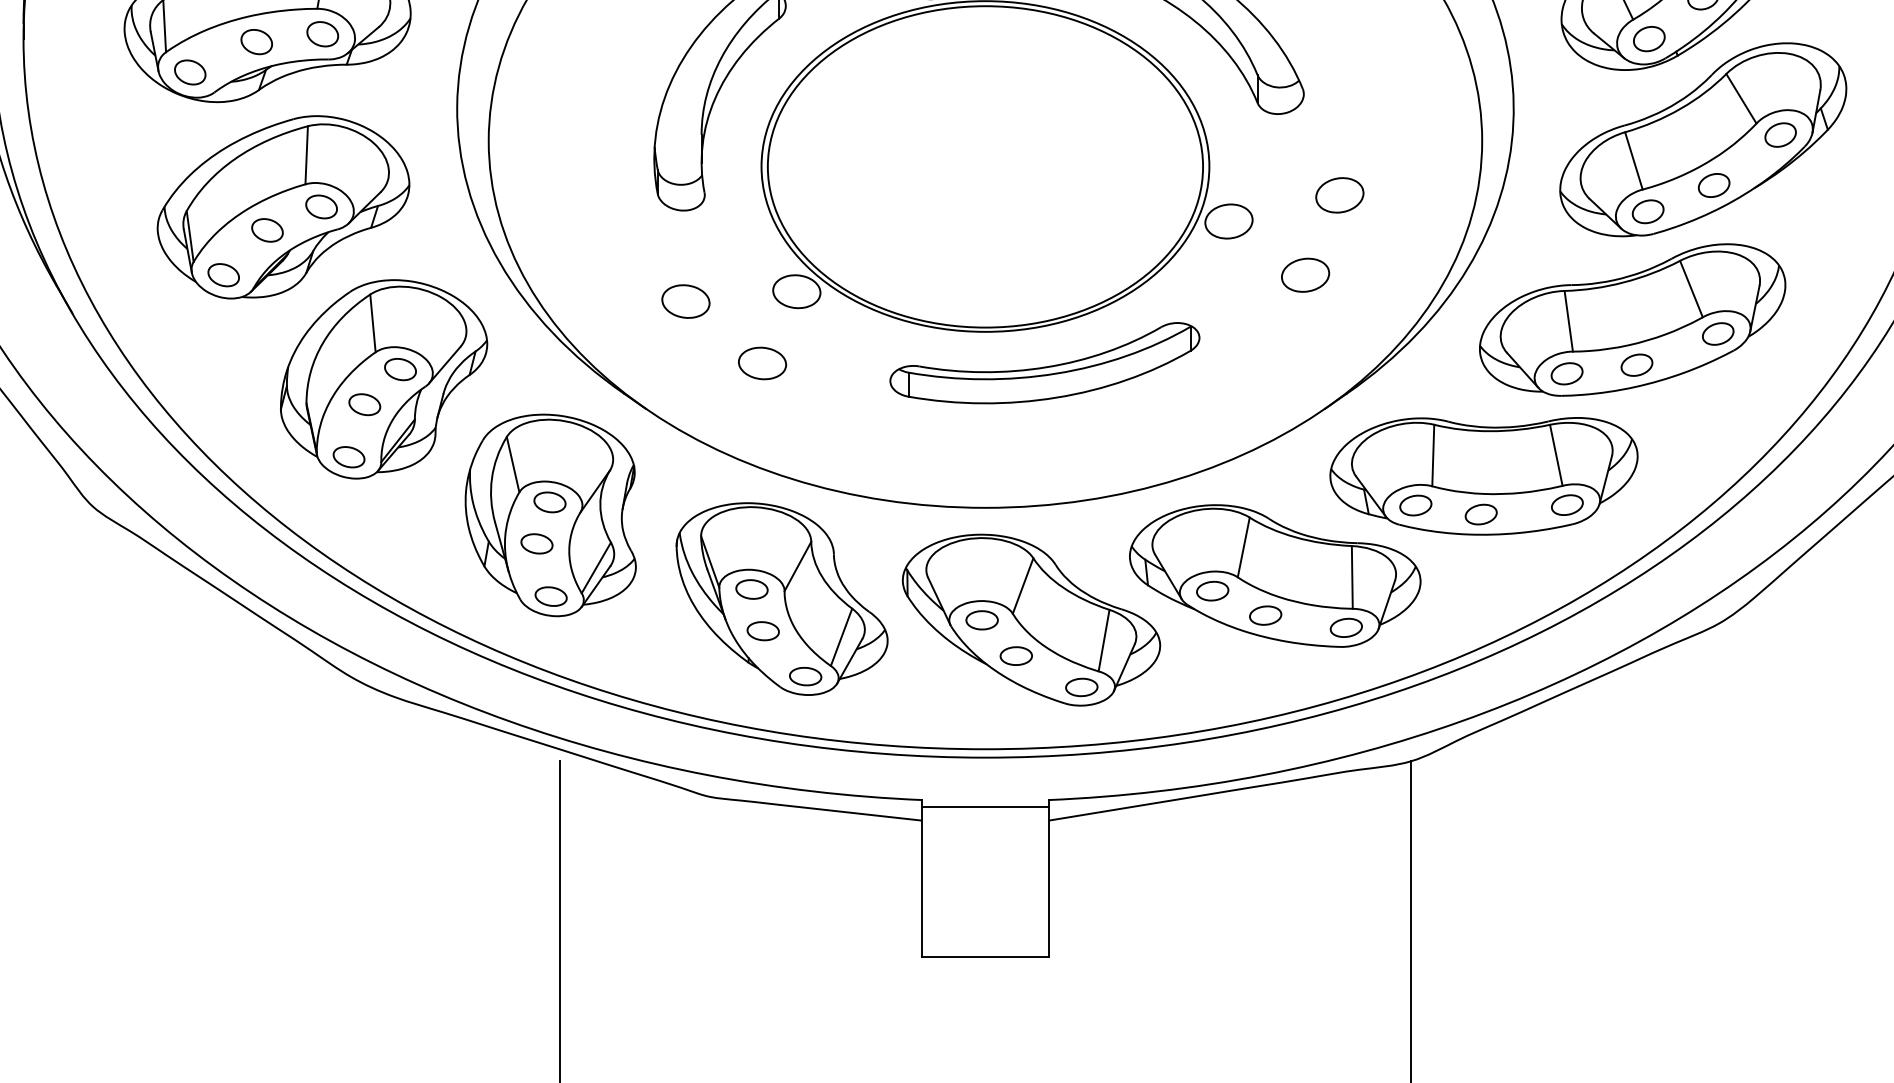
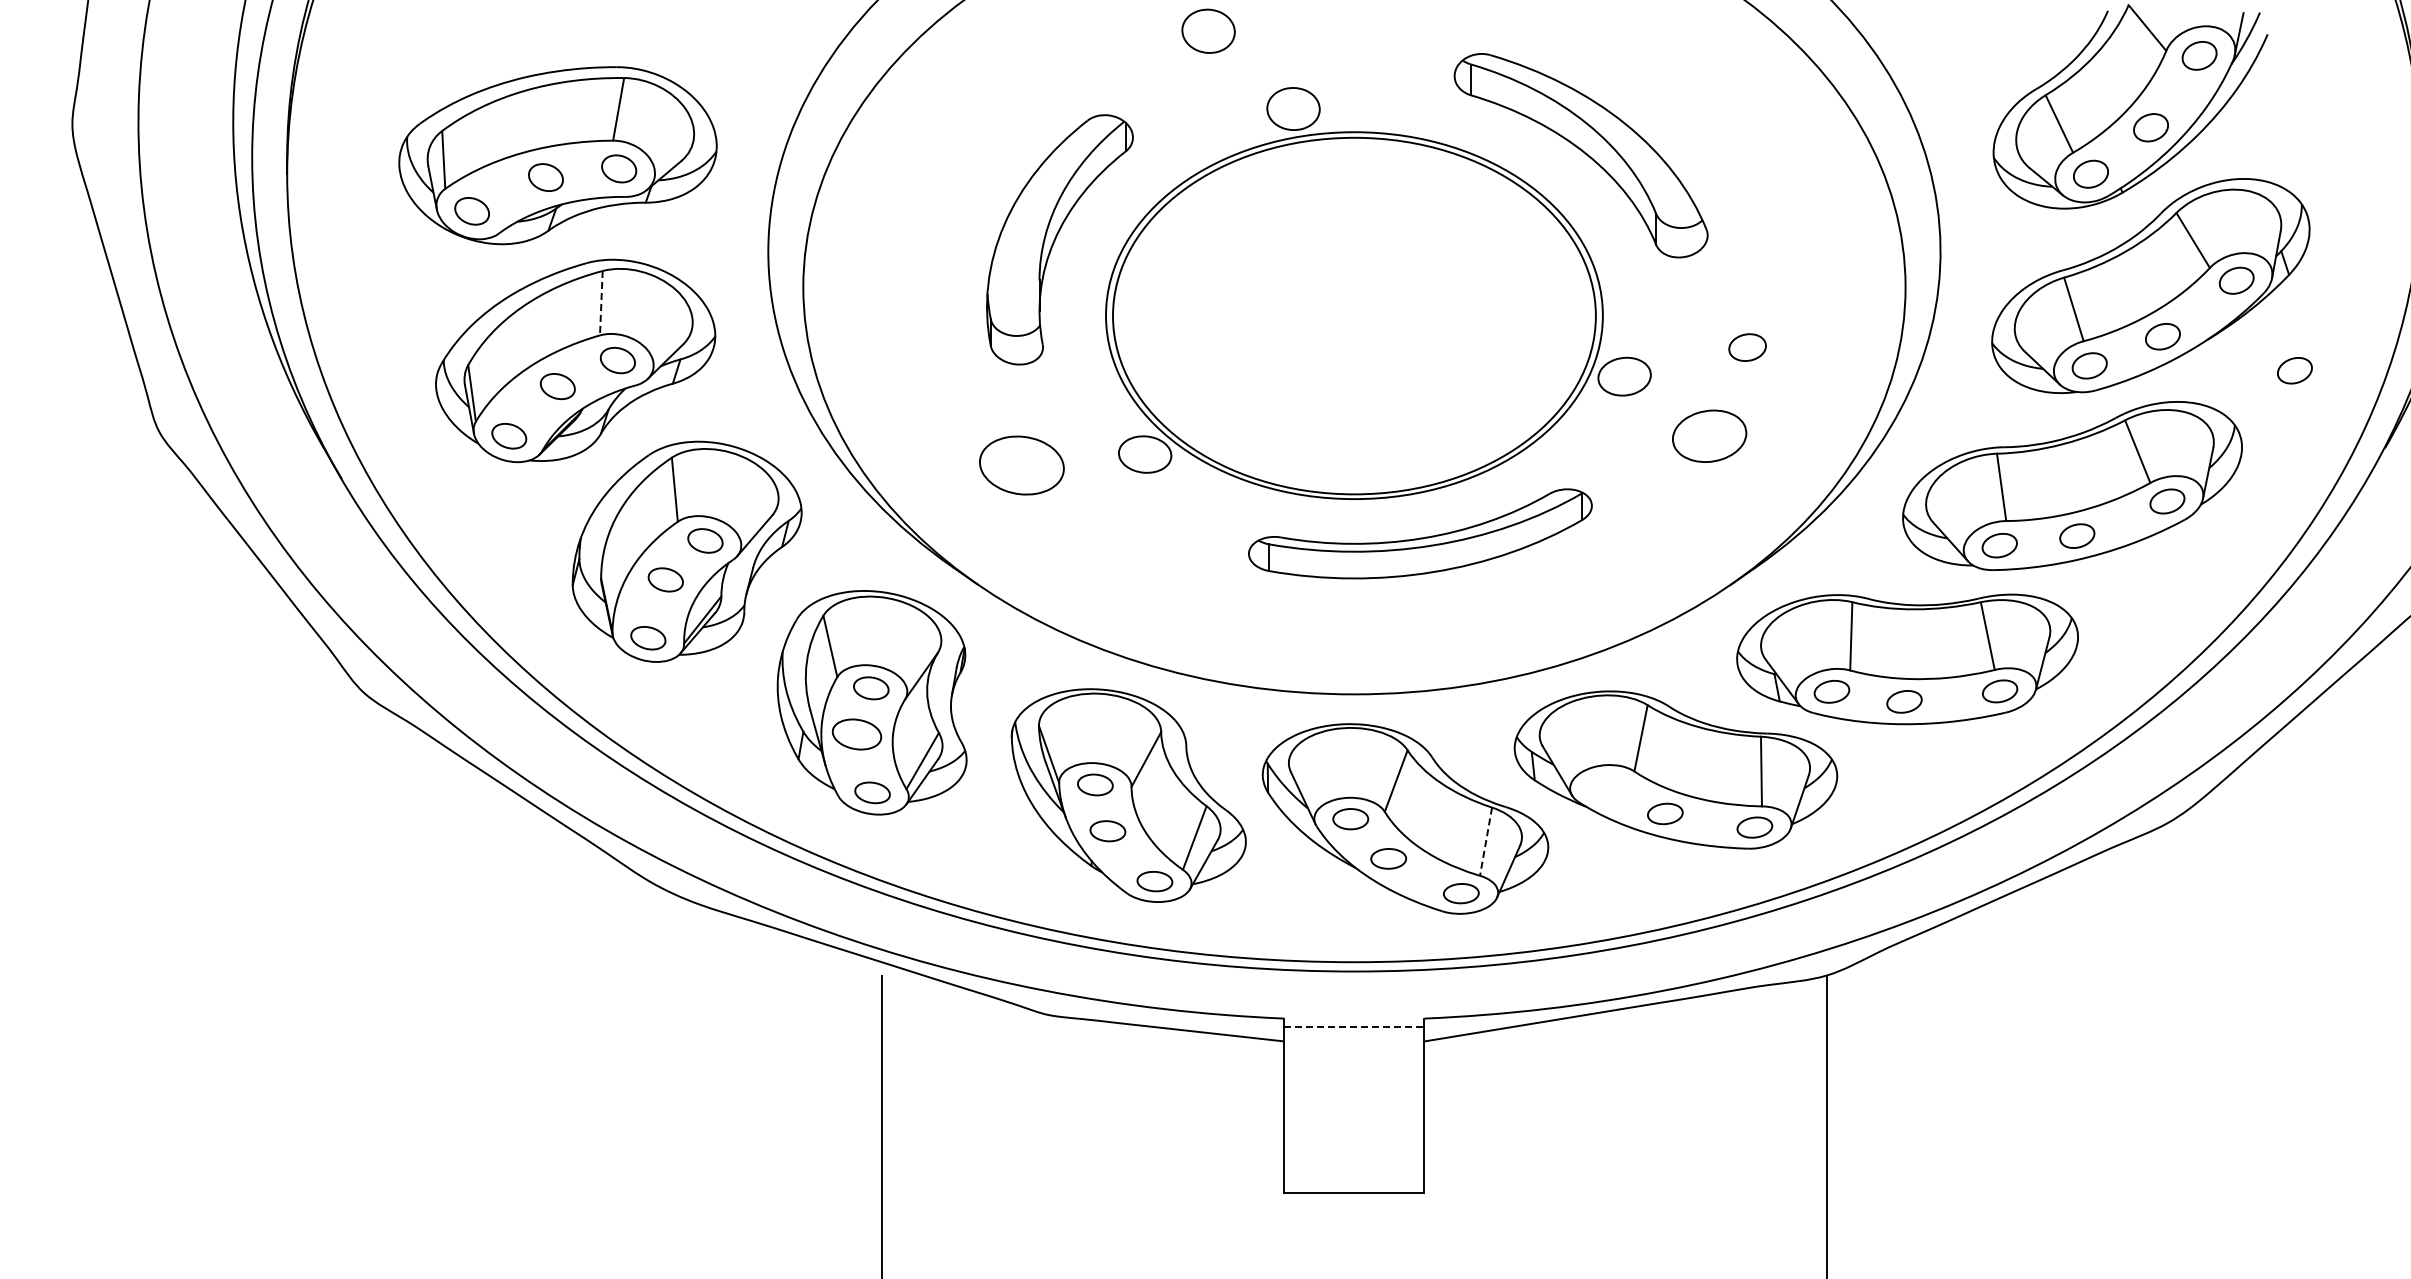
line: (306, 155) -> (601, 303), solid -> dashed
part: (1339, 195) -> (1747, 347), size x0.7
part: (1832, 215) -> (2294, 370), added
part: (1305, 275) -> (1709, 436), size x1.4
part: (686, 301) -> (1022, 465), size x1.6
part: (762, 362) -> (1107, 533), removed
part: (536, 543) -> (856, 733), size x1.4
part: (1212, 590) -> (1606, 786), removed
line: (1104, 640) -> (1486, 841), solid -> dashed
line: (985, 807) -> (1354, 1026), solid -> dashed

